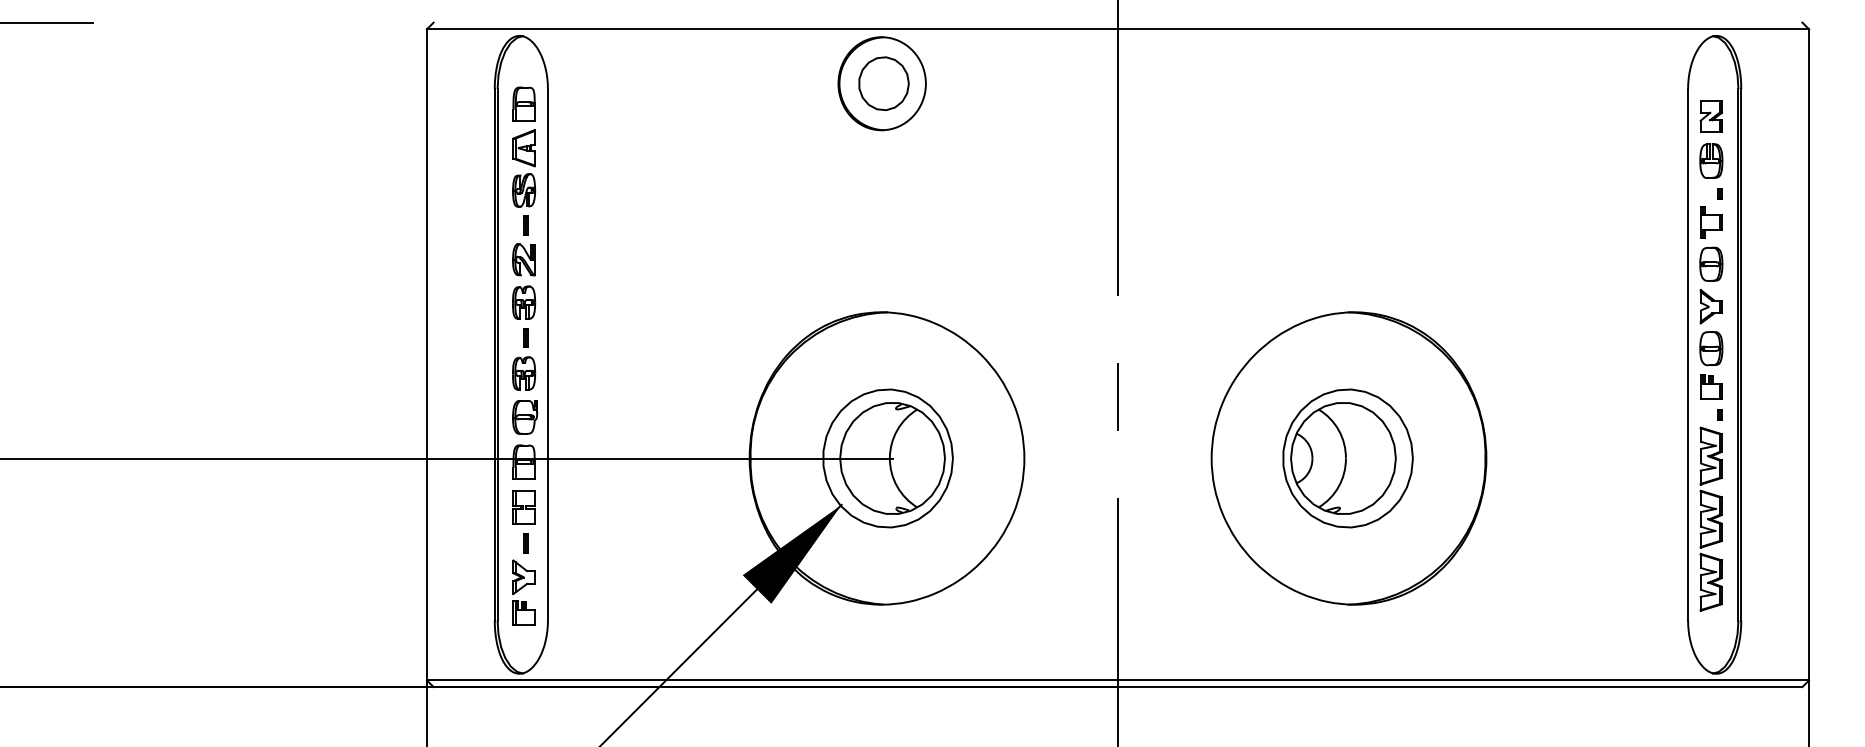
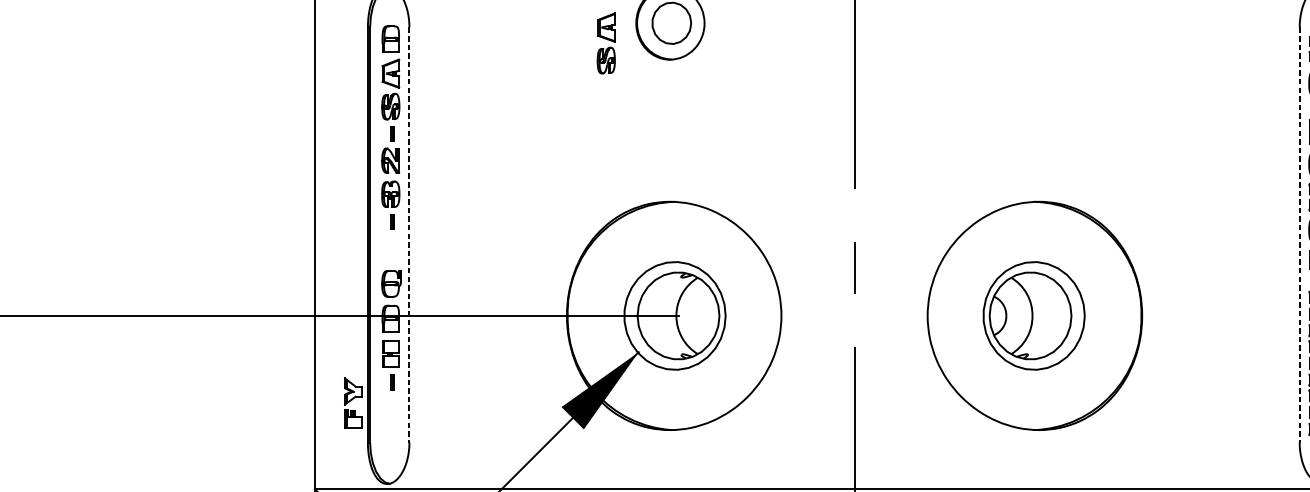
part: (800, 109) -> (606, 43), added
line: (547, 354) -> (409, 234), solid -> dashed
line: (1688, 354) -> (1299, 234), solid -> dashed
part: (524, 373) -> (391, 249), removed
part: (523, 592) -> (352, 403), moved

